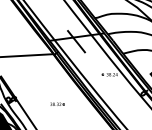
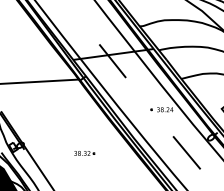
line: (126, 103) -> (186, 152), added

